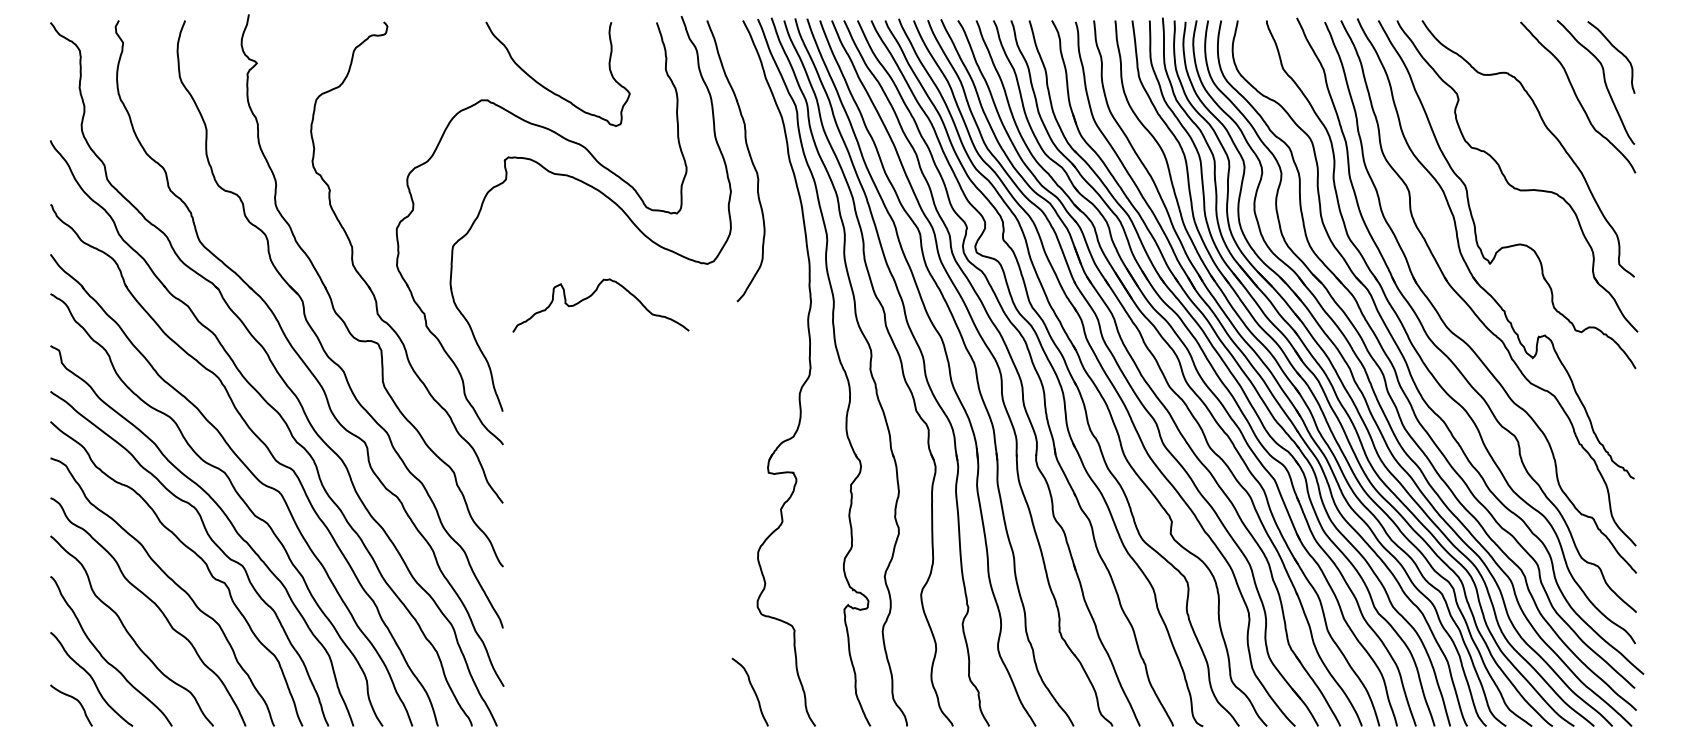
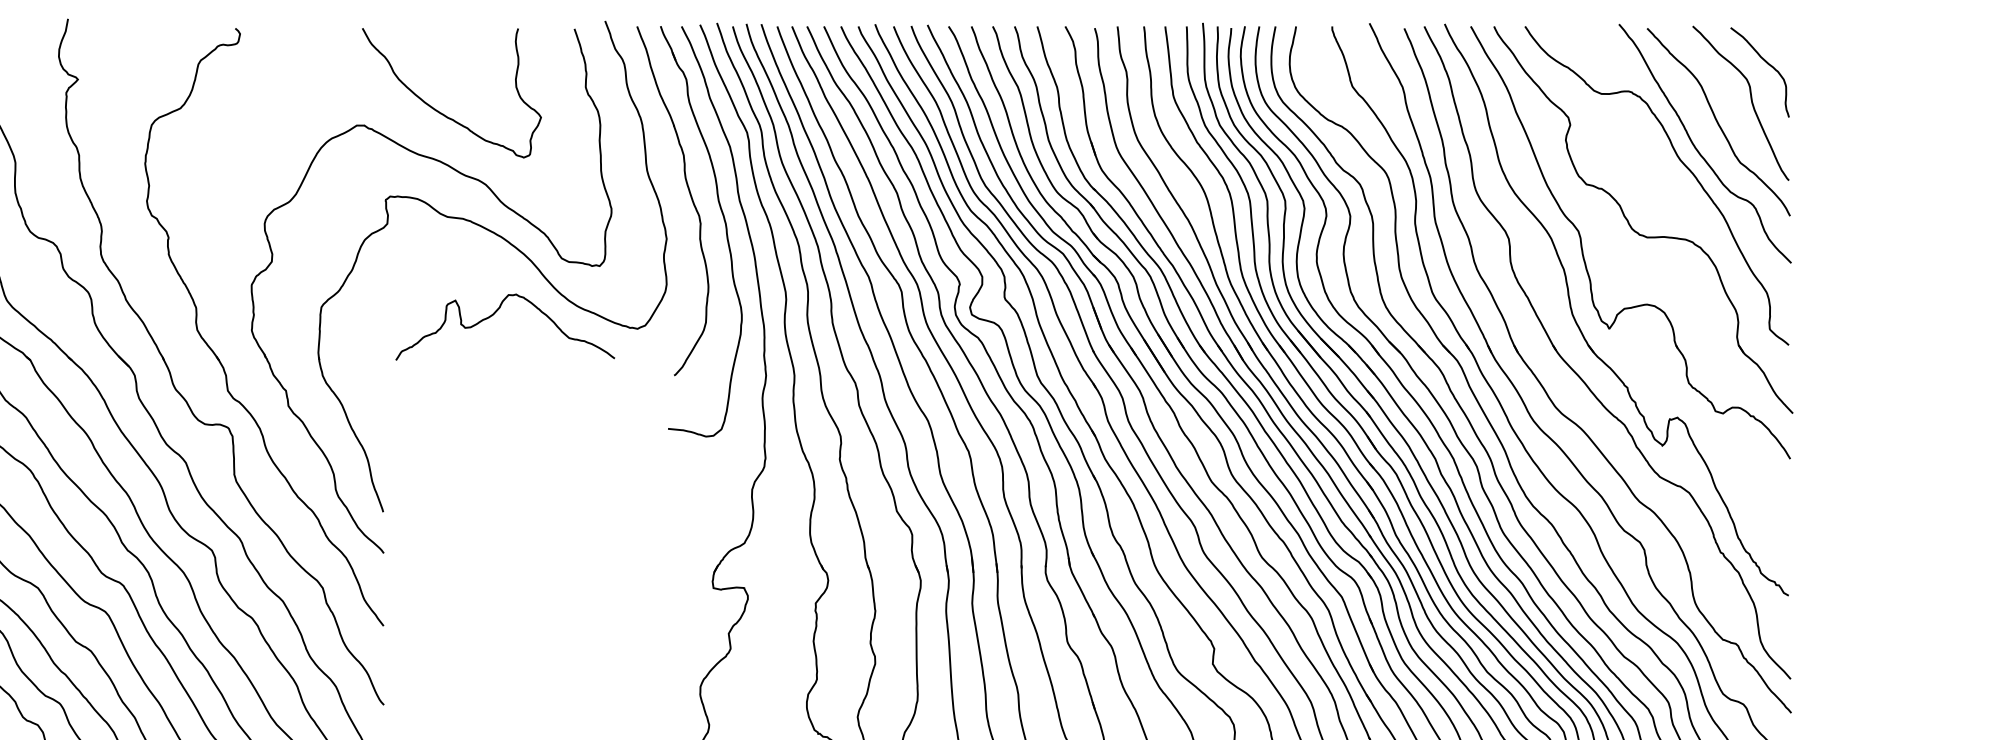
curve: (1561, 119) -> (1698, 149), added
part: (777, 180) -> (724, 225), added
curve: (591, 296) -> (493, 315), moved

